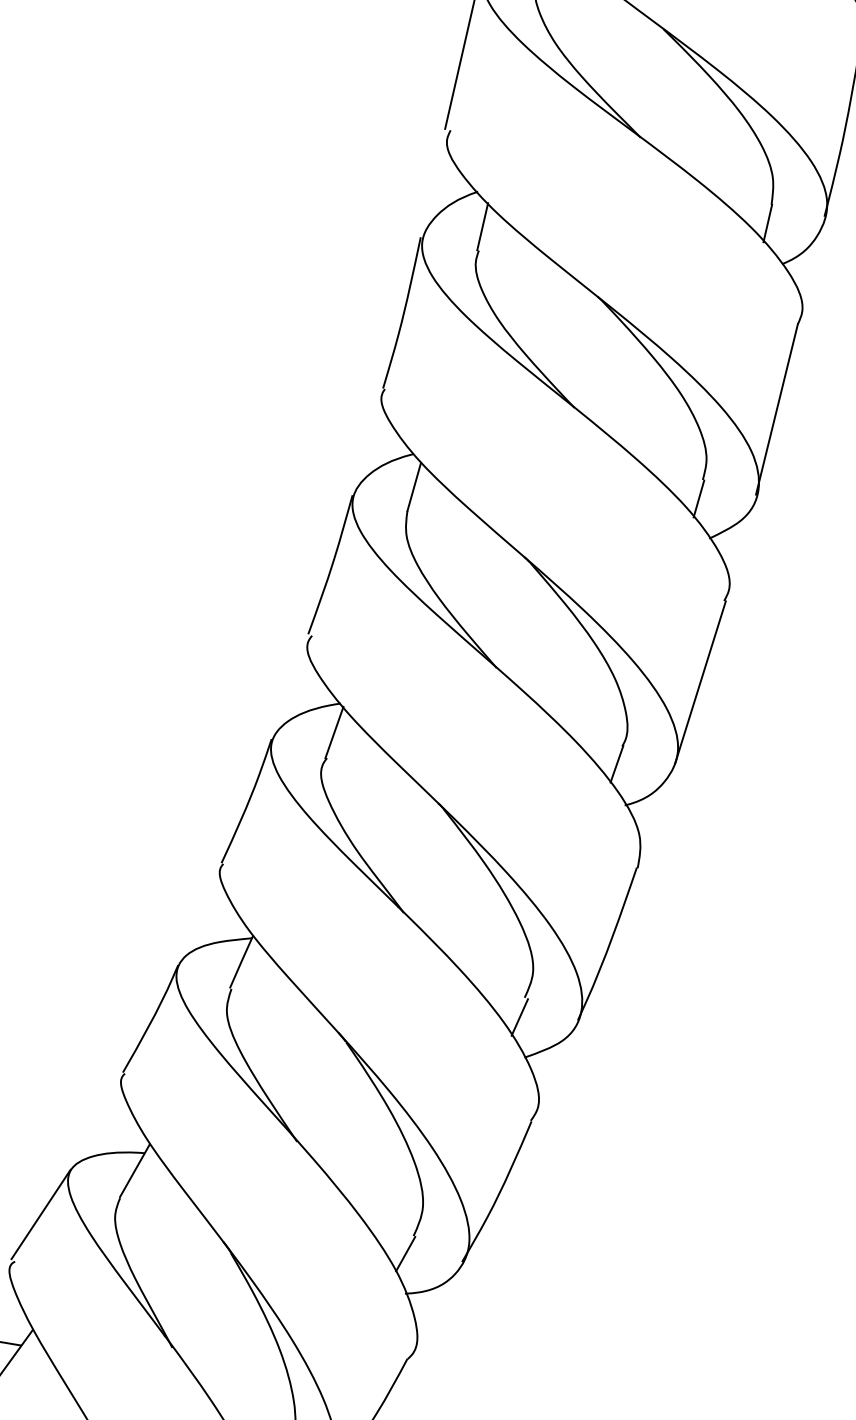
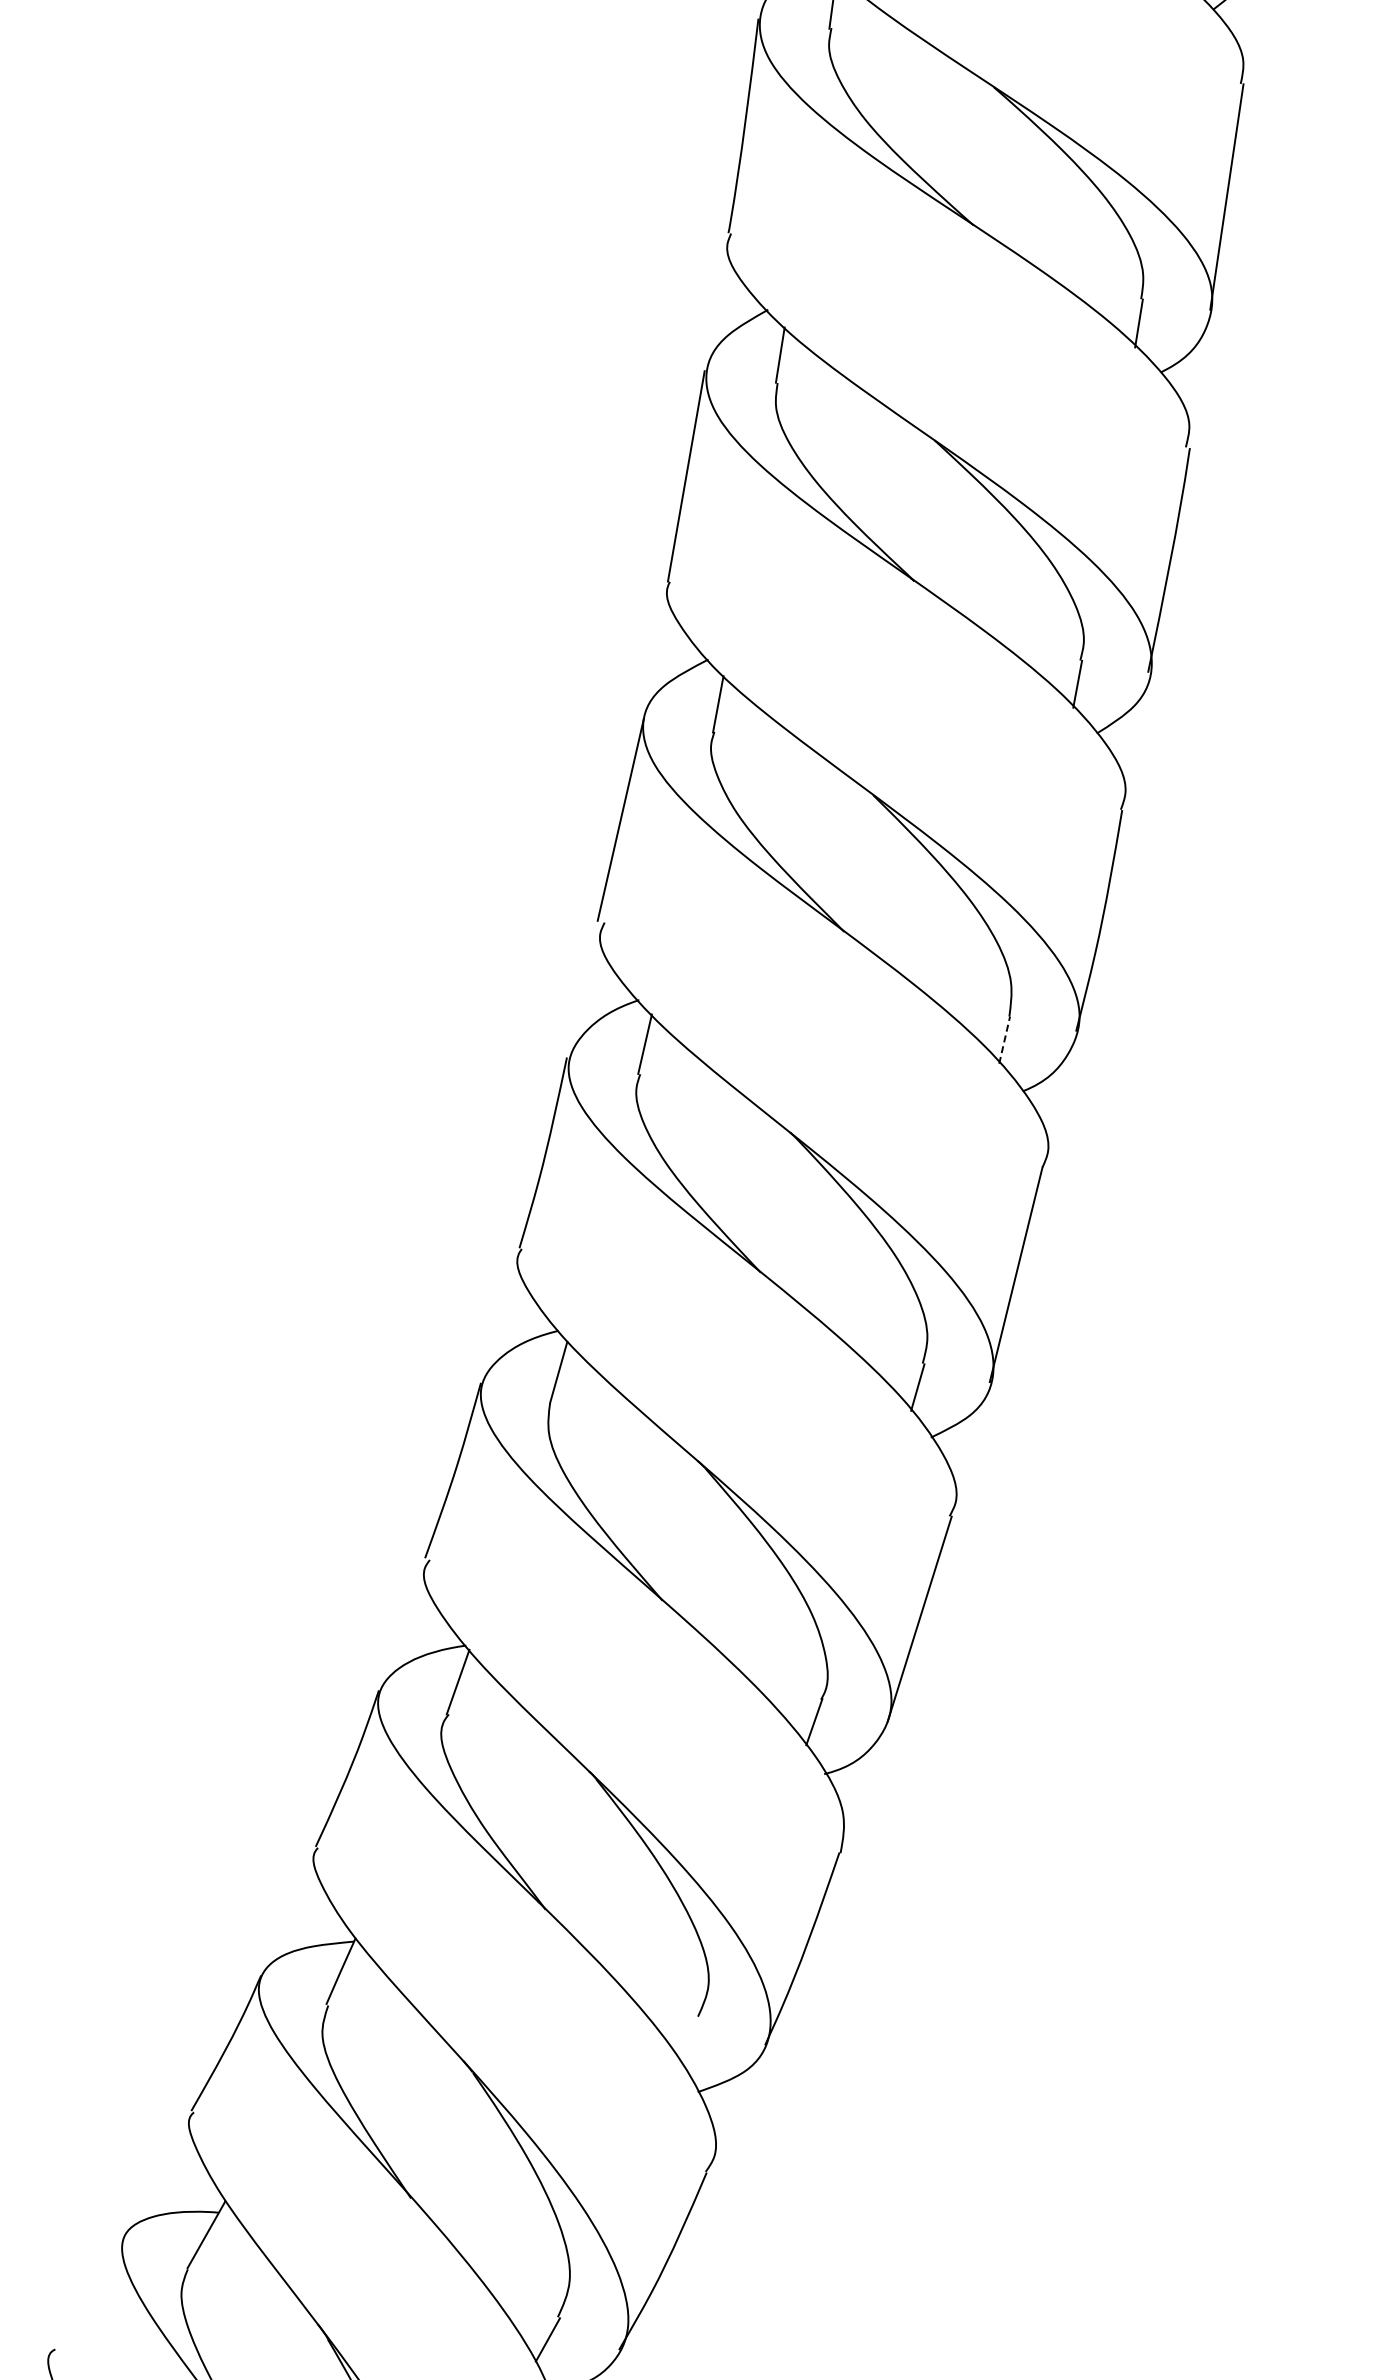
line: (767, 222) -> (1004, 1039), solid -> dashed
line: (519, 1017) -> (691, 2041), removed
line: (40, 1214) -> (87, 2289), removed

